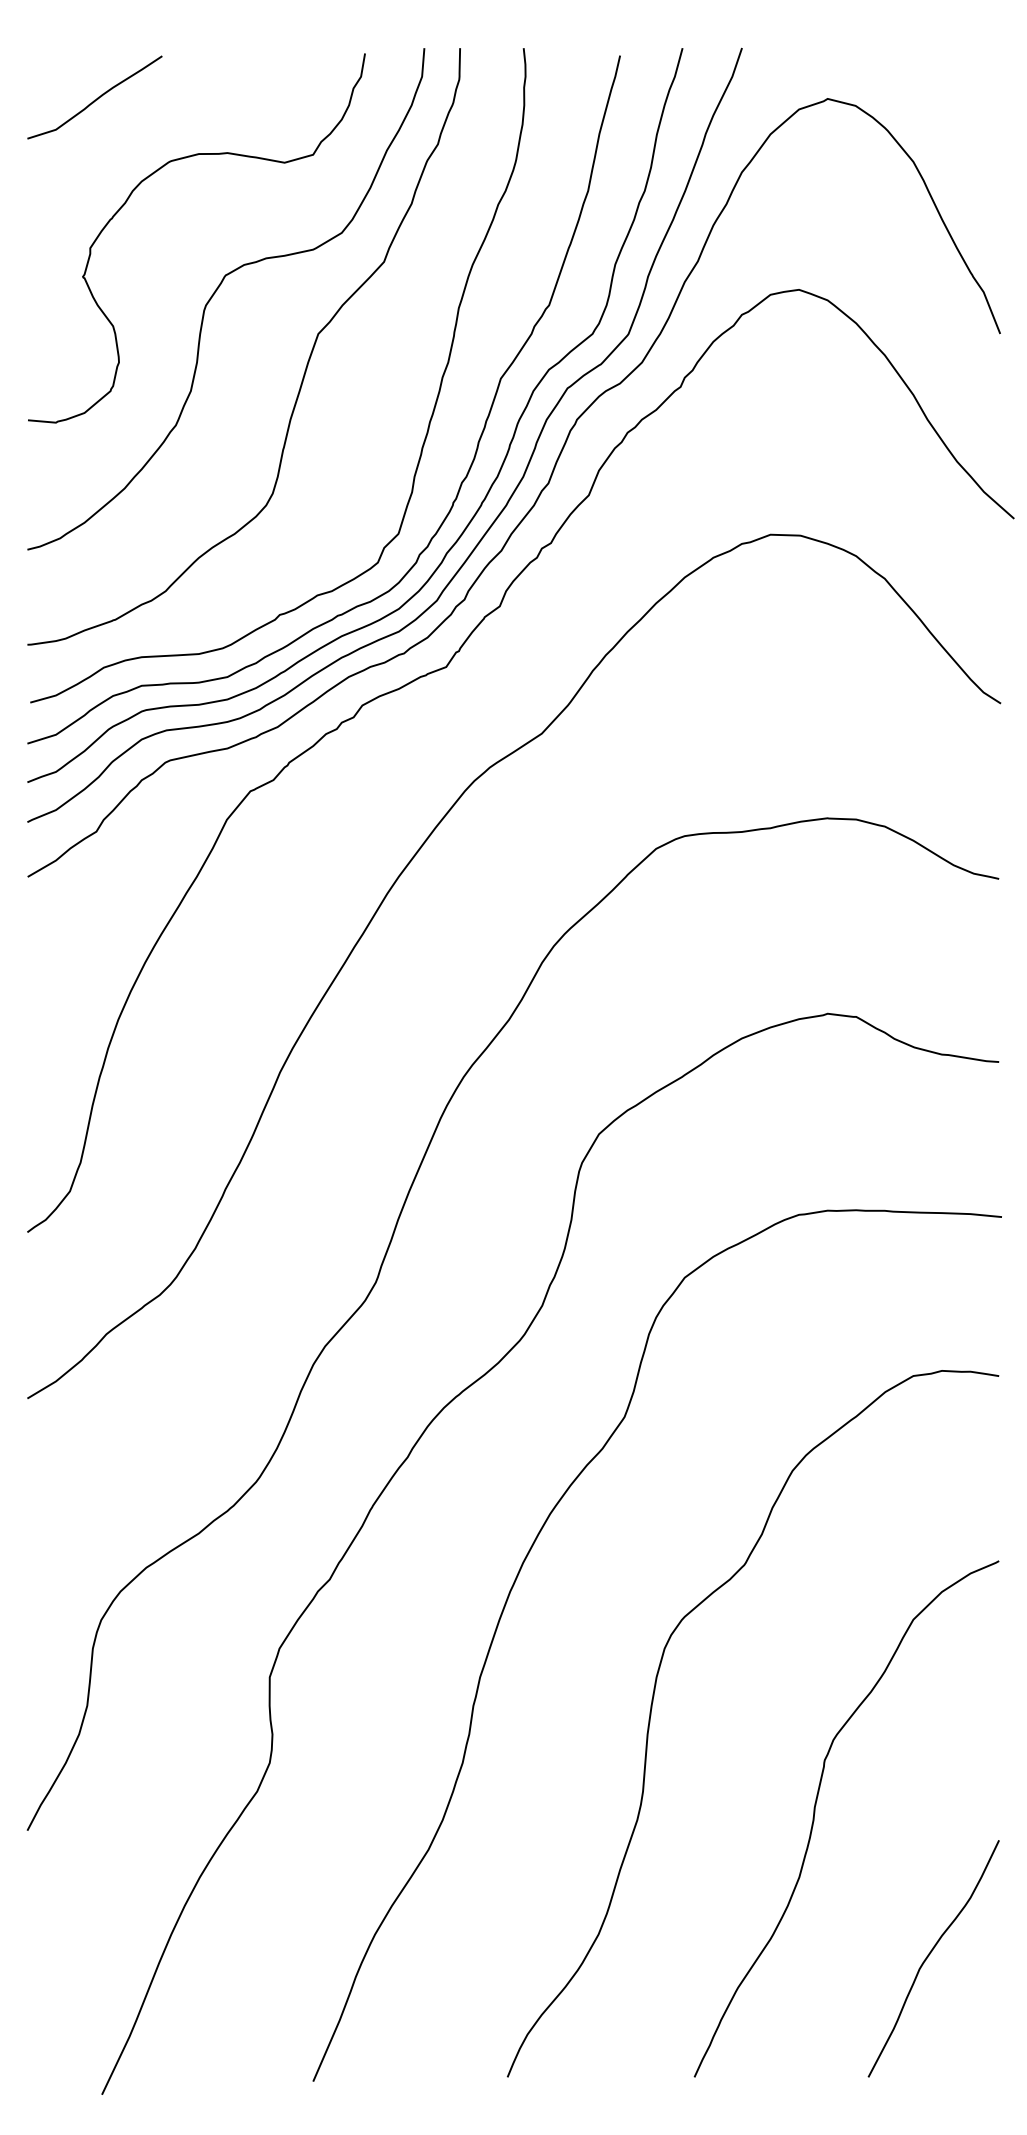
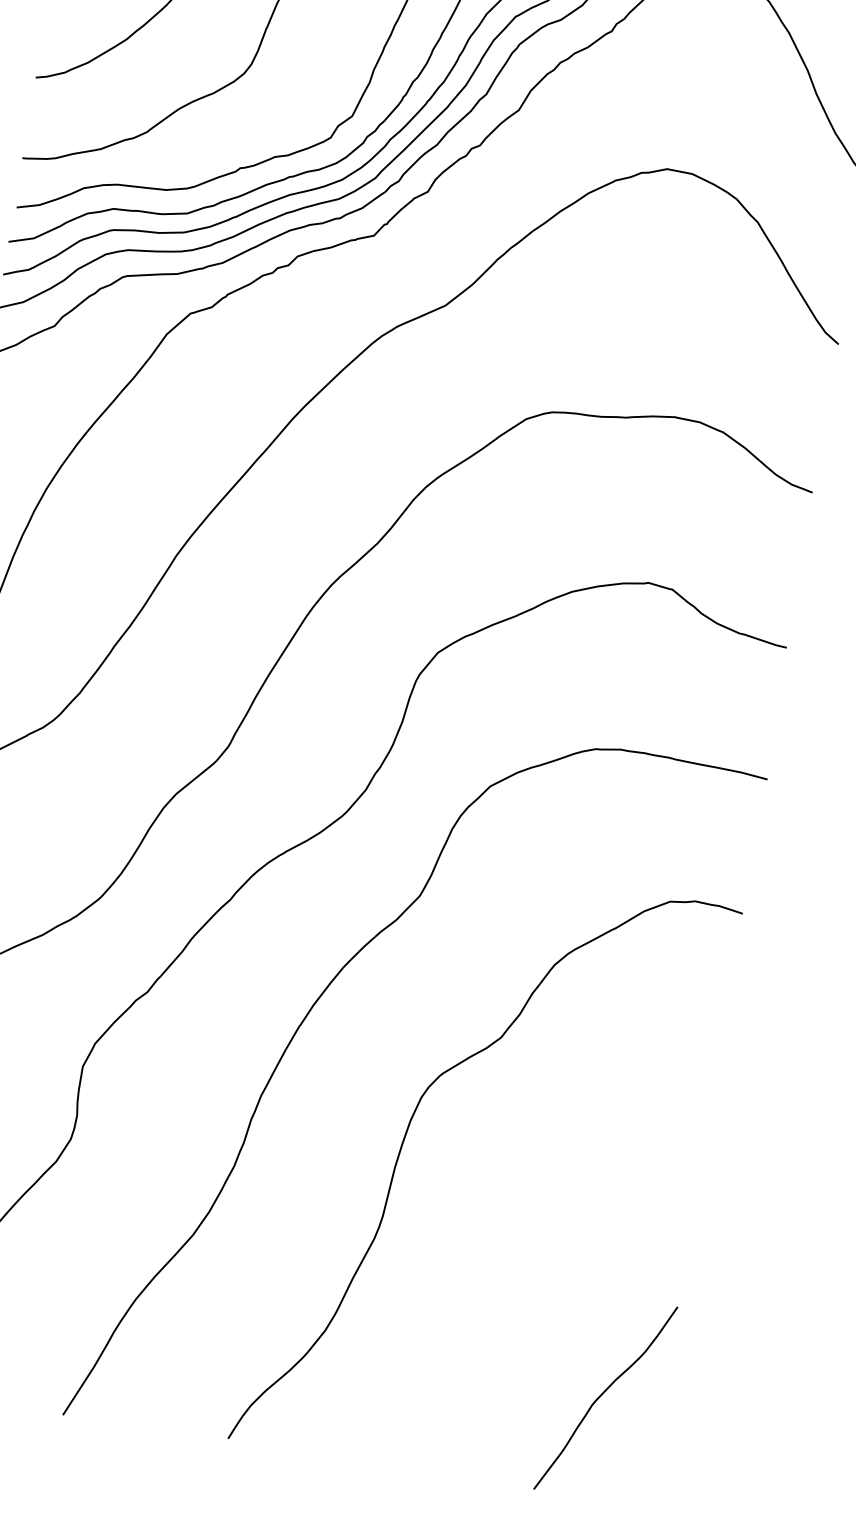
curve: (815, 1813) -> (525, 1258), removed

